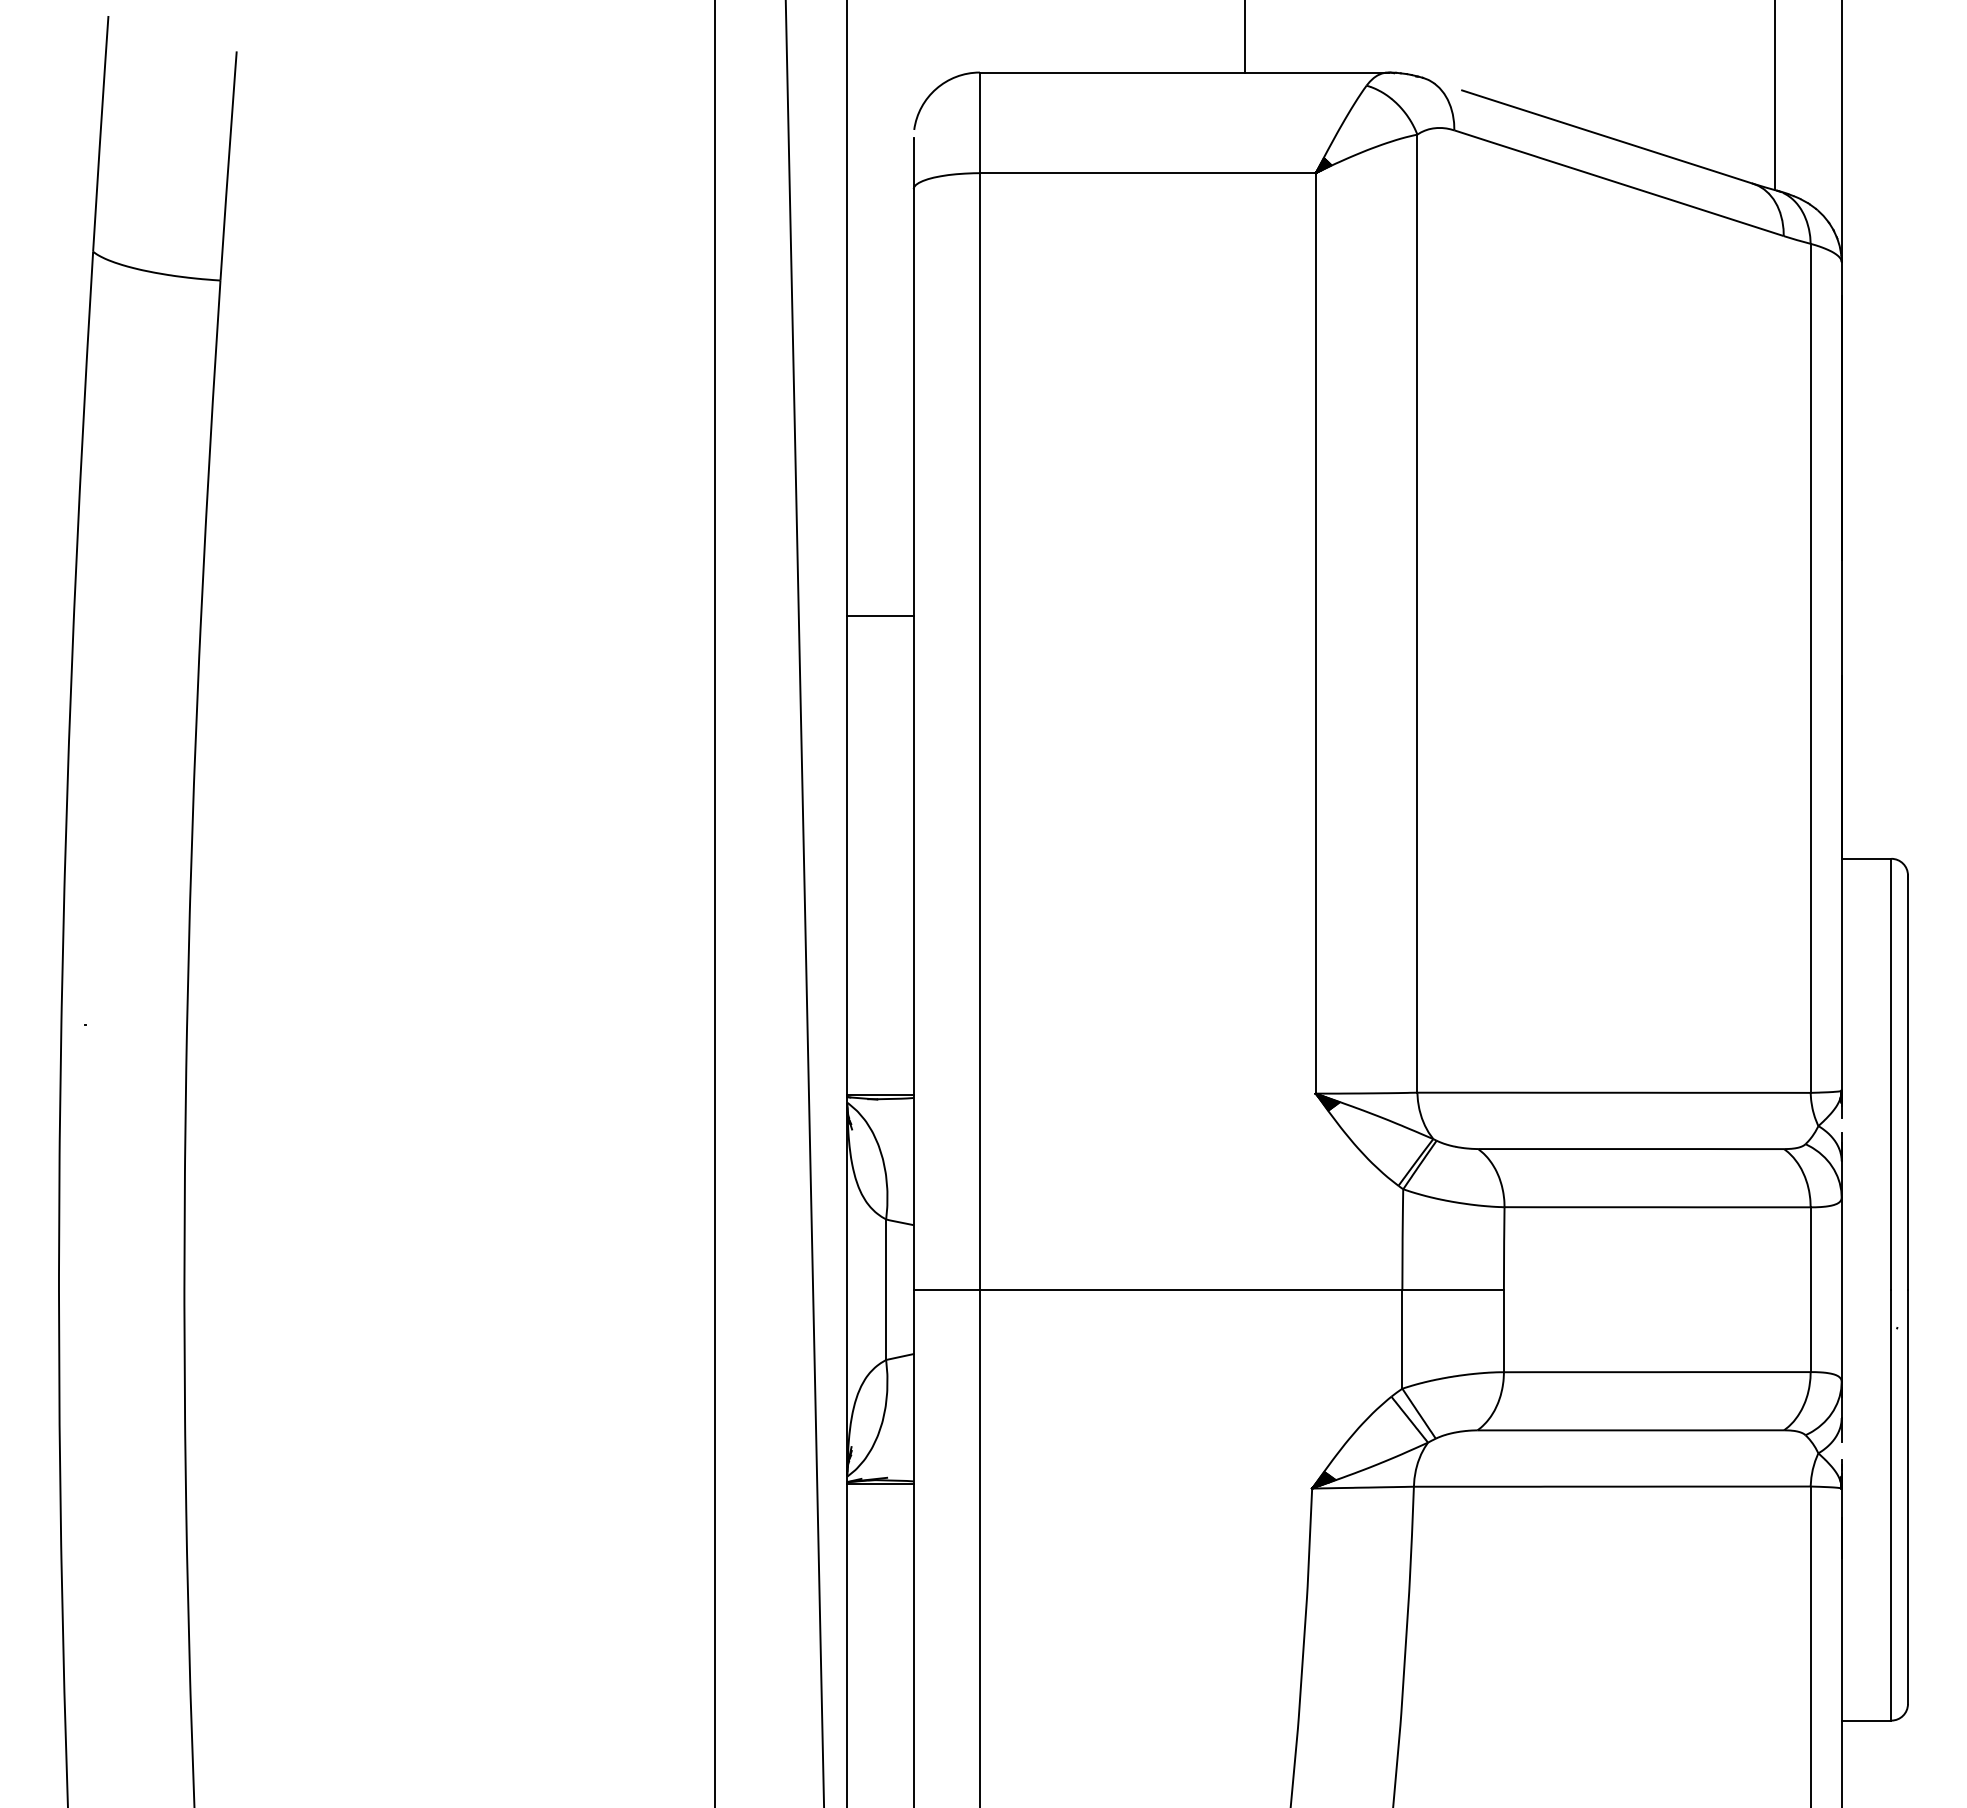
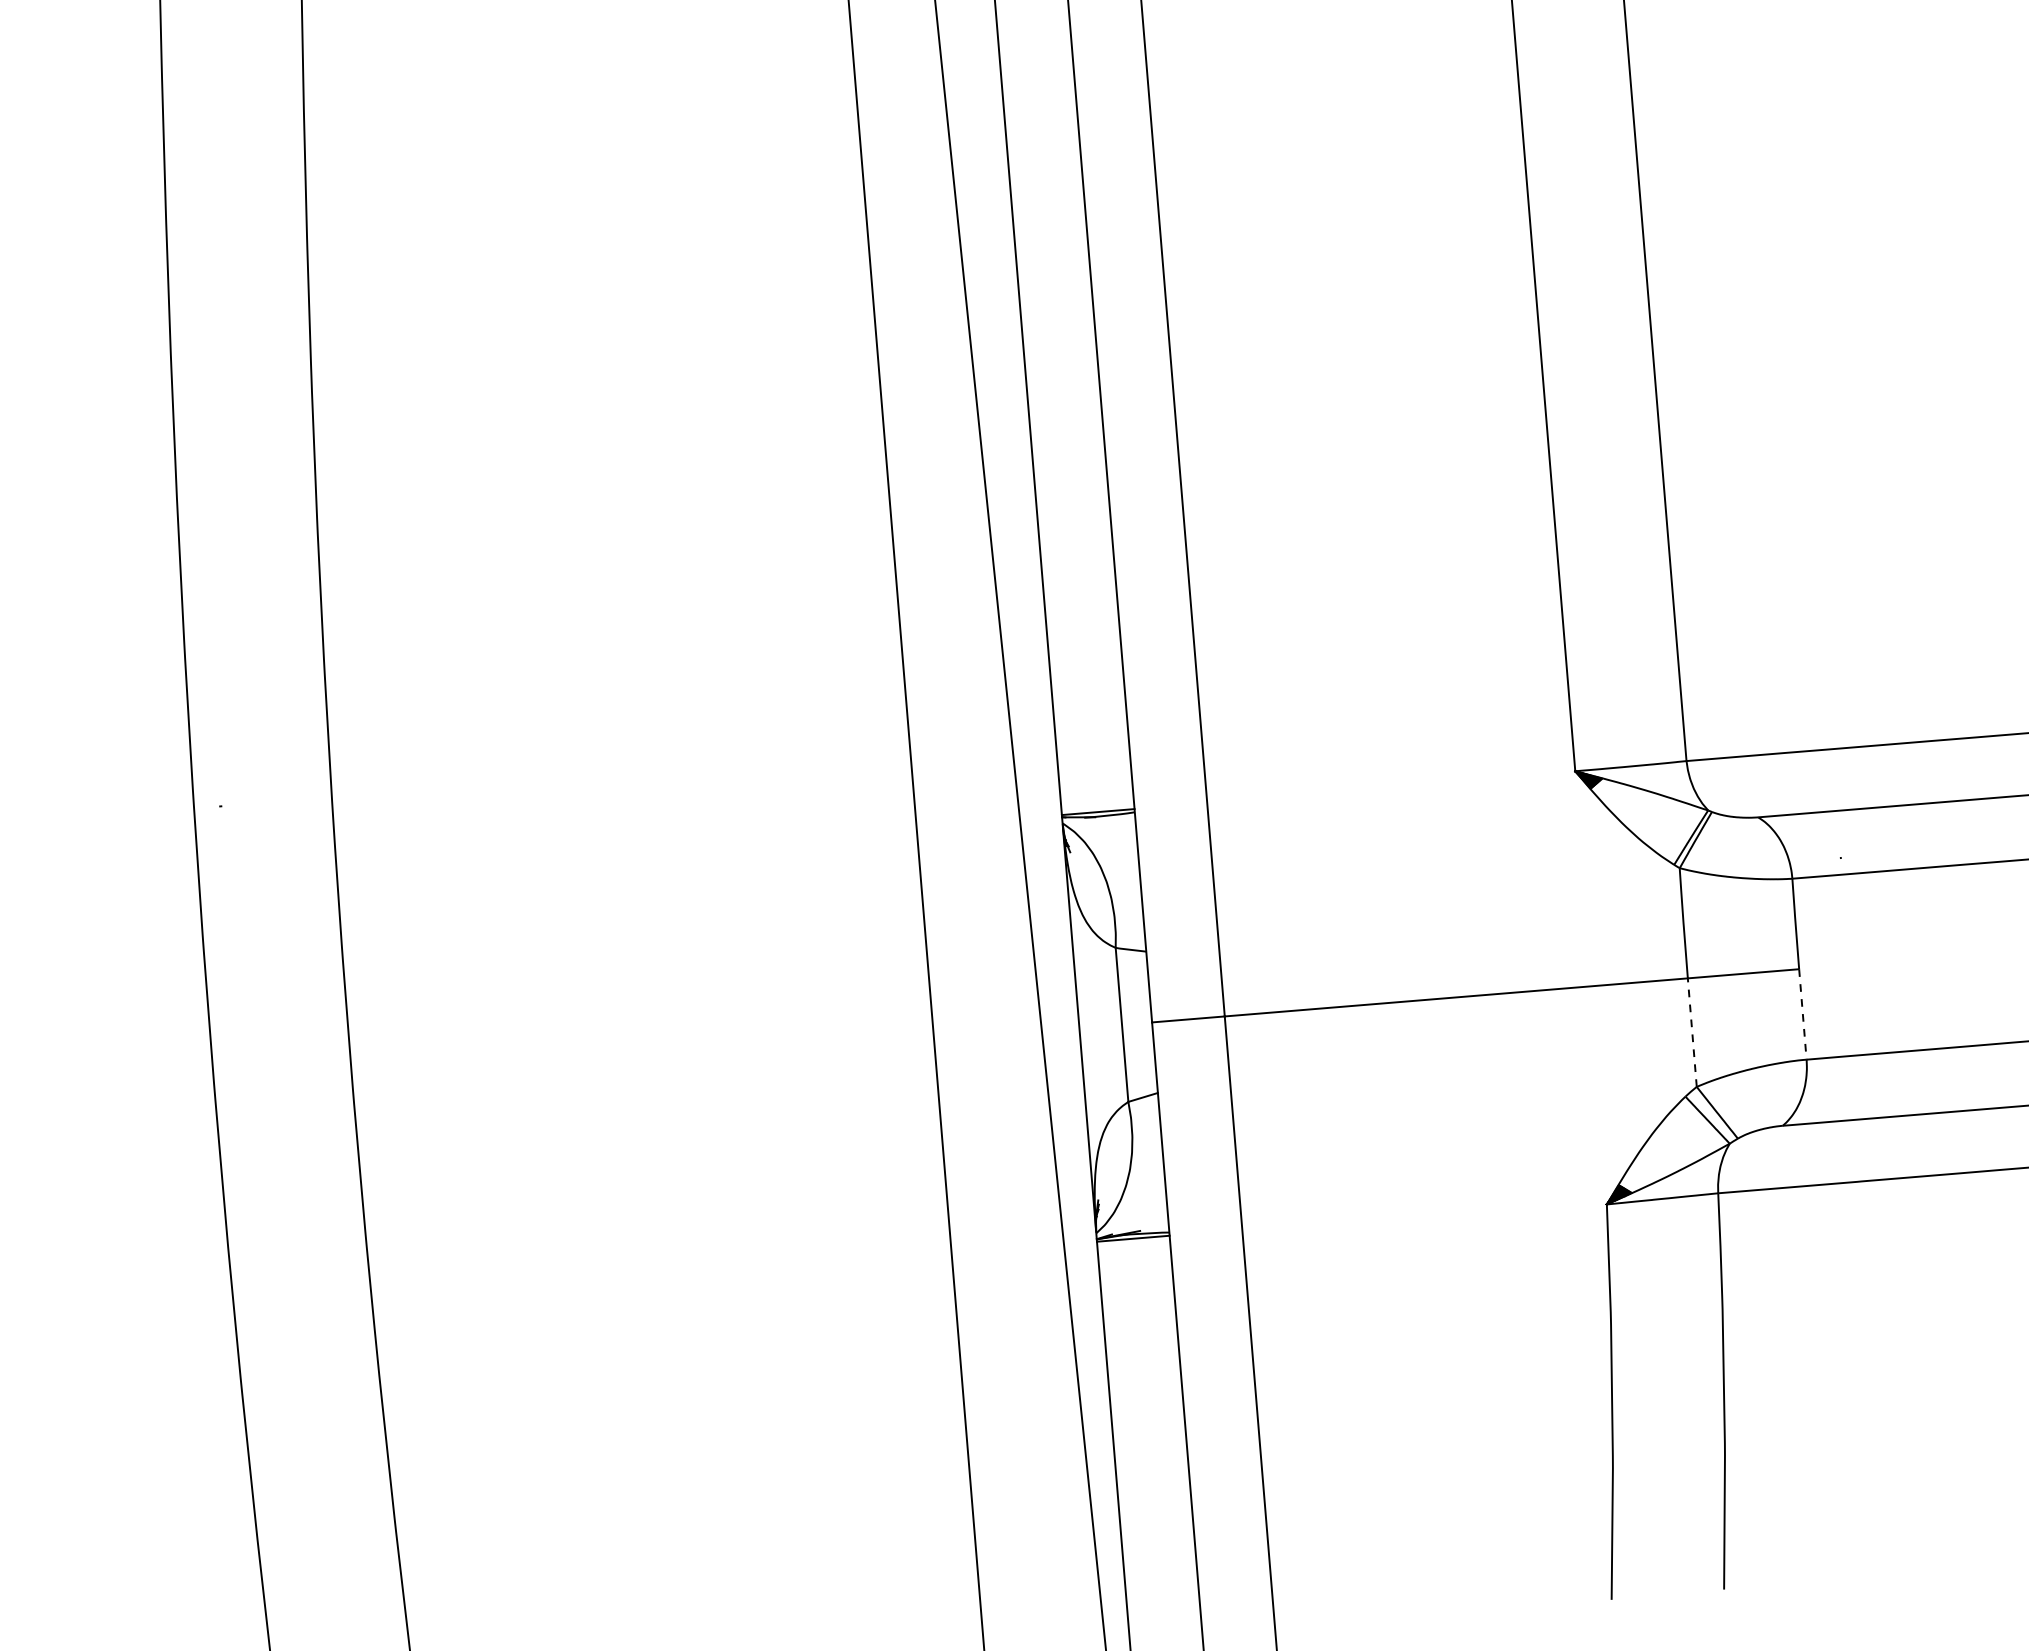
line: (880, 616) -> (1055, 287), removed
line: (1503, 1331) -> (1802, 1015), solid -> dashed
line: (1402, 1339) -> (1692, 1032), solid -> dashed

